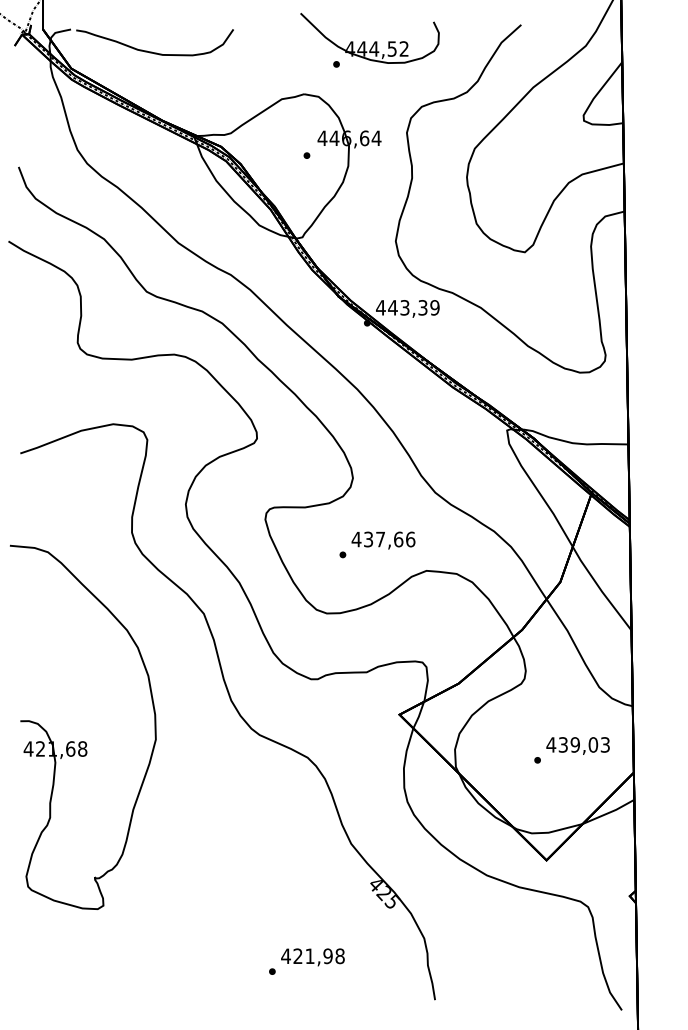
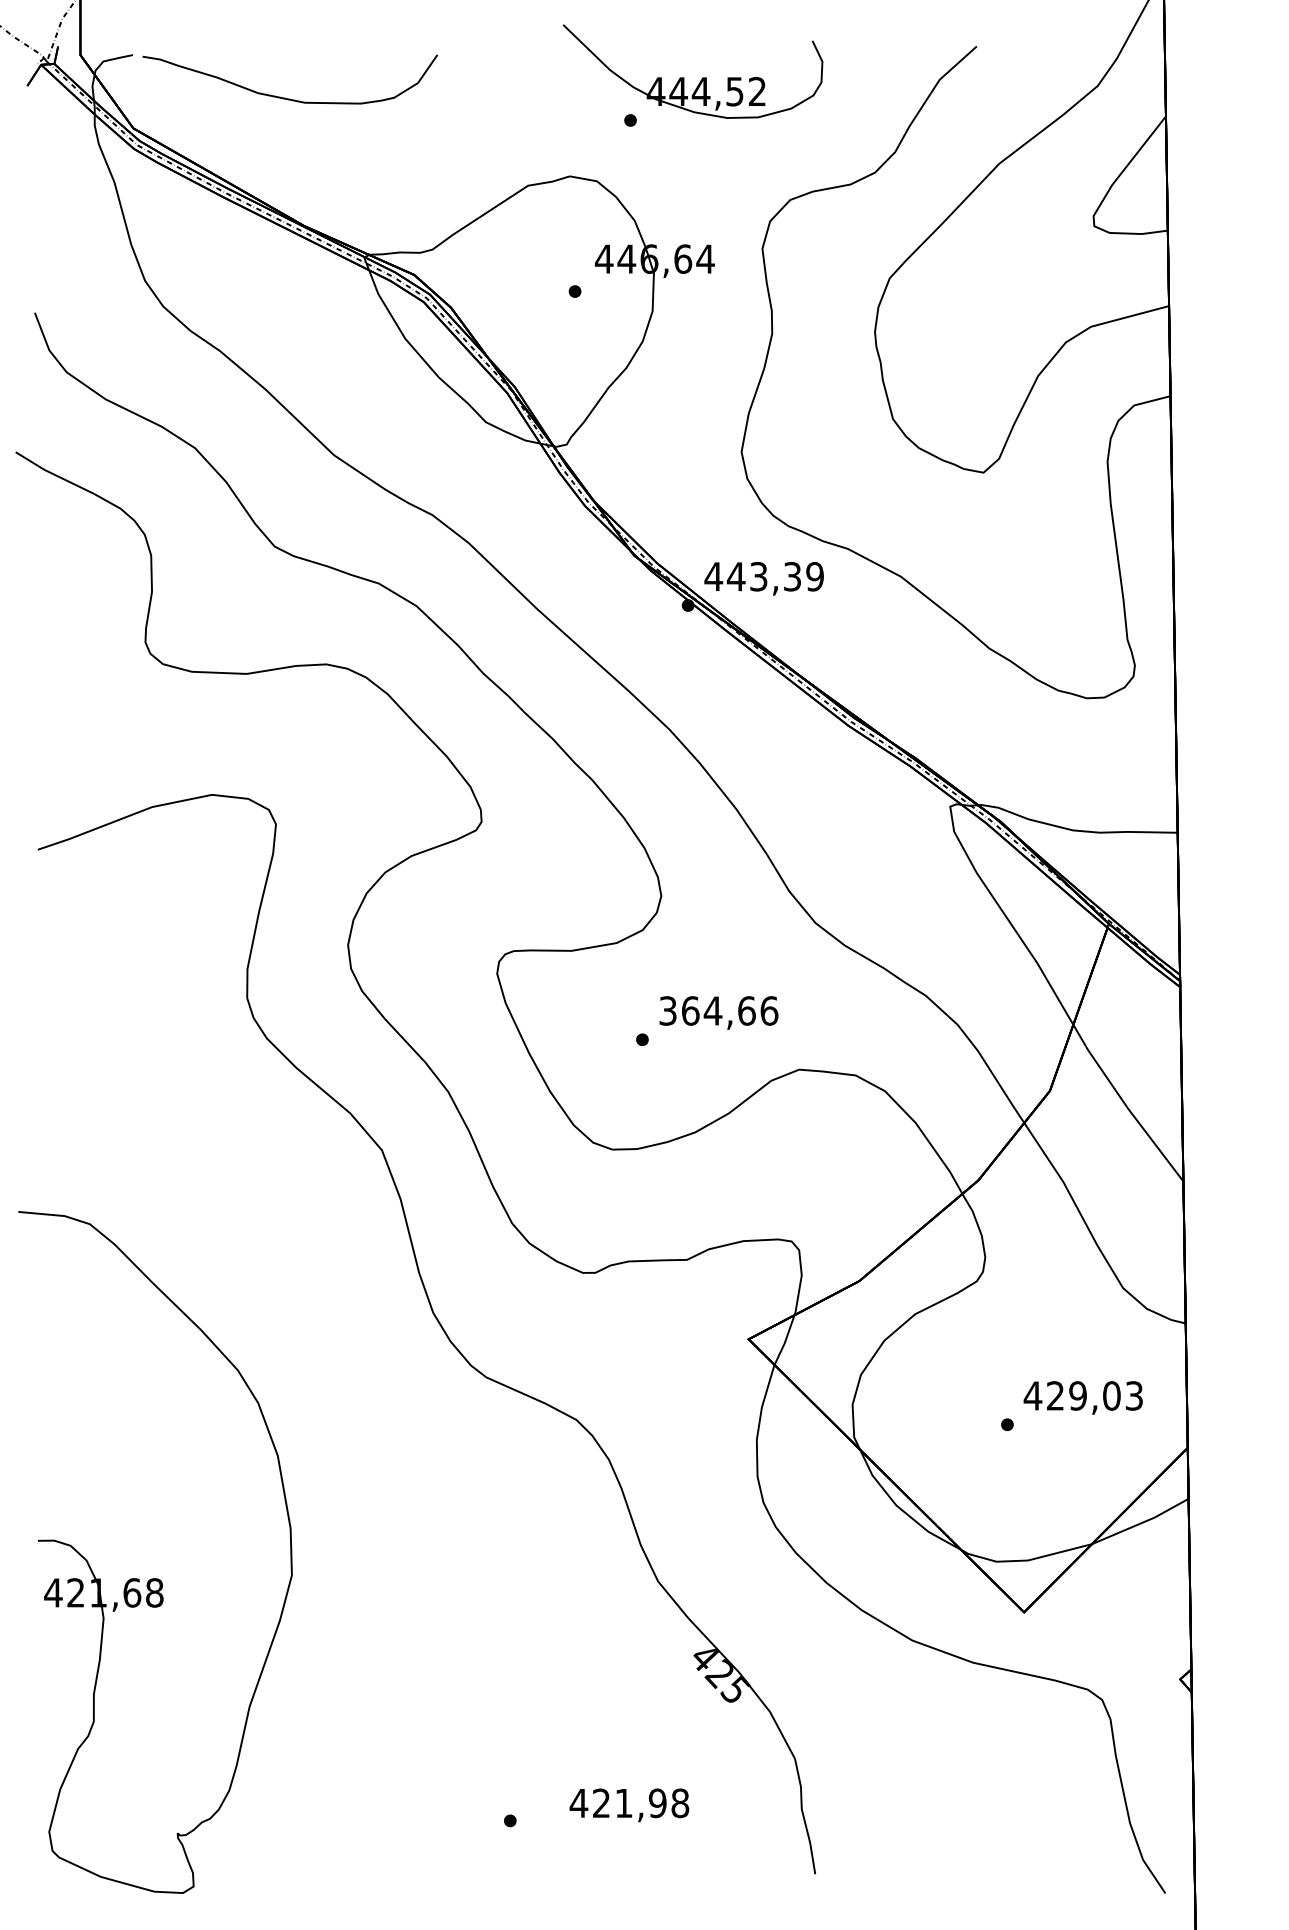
text: (368, 539) -> (690, 1010), 437,66 -> 364,66
part: (83, 741) -> (156, 1578), moved
text: (562, 744) -> (1054, 1395), 439,03 -> 429,03
text: (312, 957) -> (628, 1805), moved

